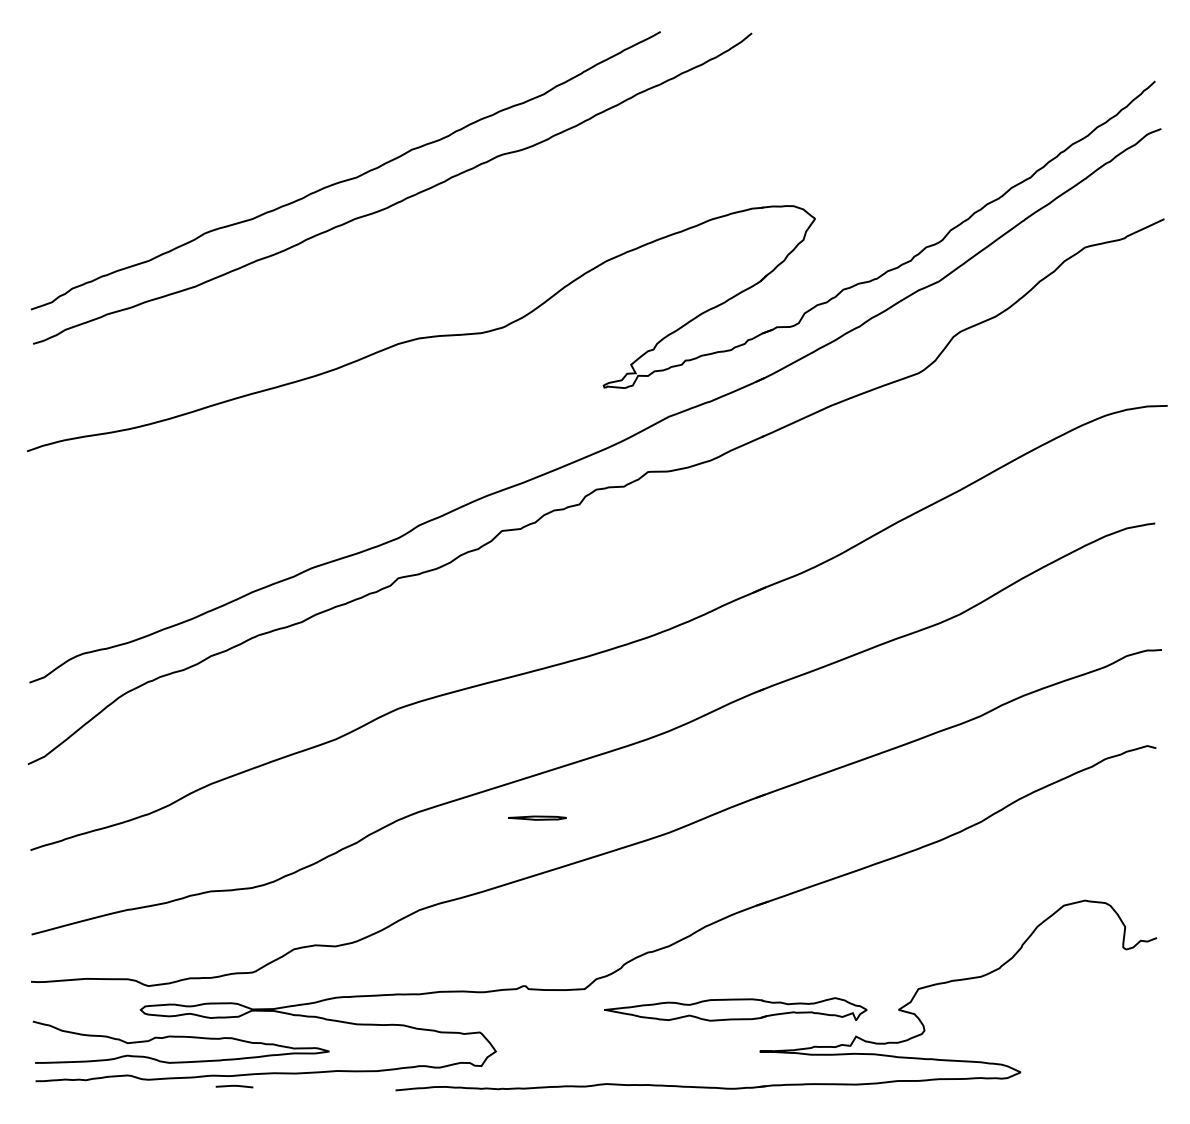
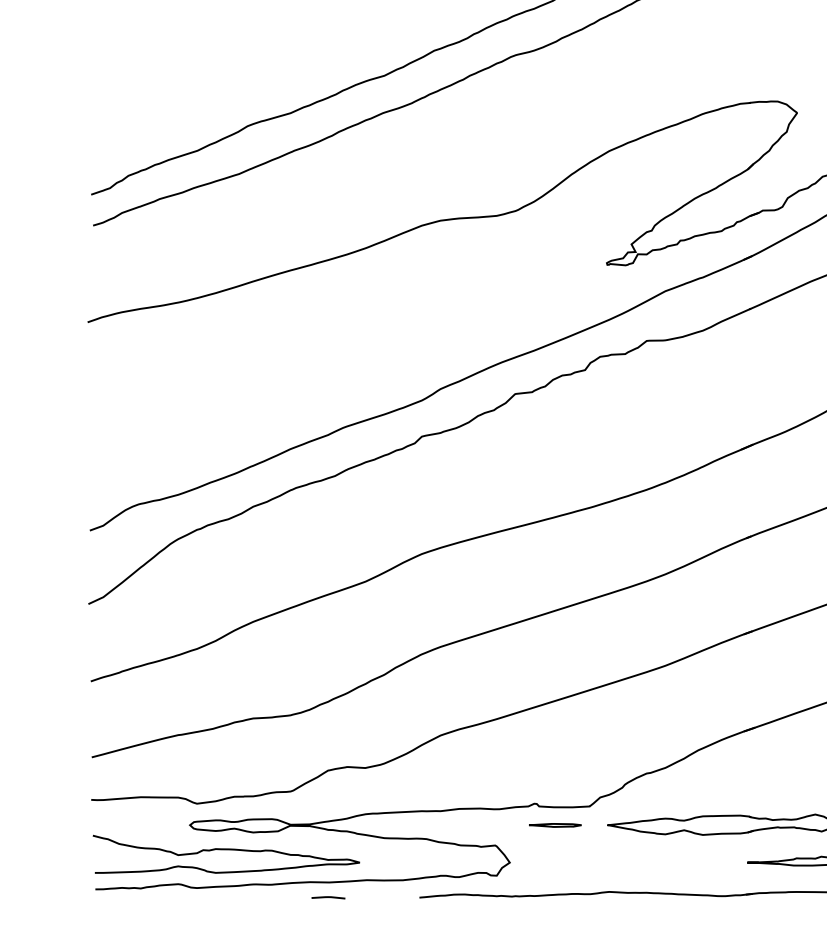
part: (537, 817) -> (555, 824), moved
line: (234, 1086) -> (328, 897), moved

